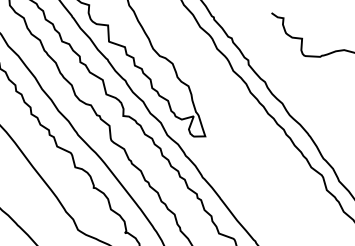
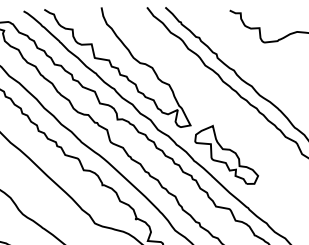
part: (240, 176) -> (226, 154), added

